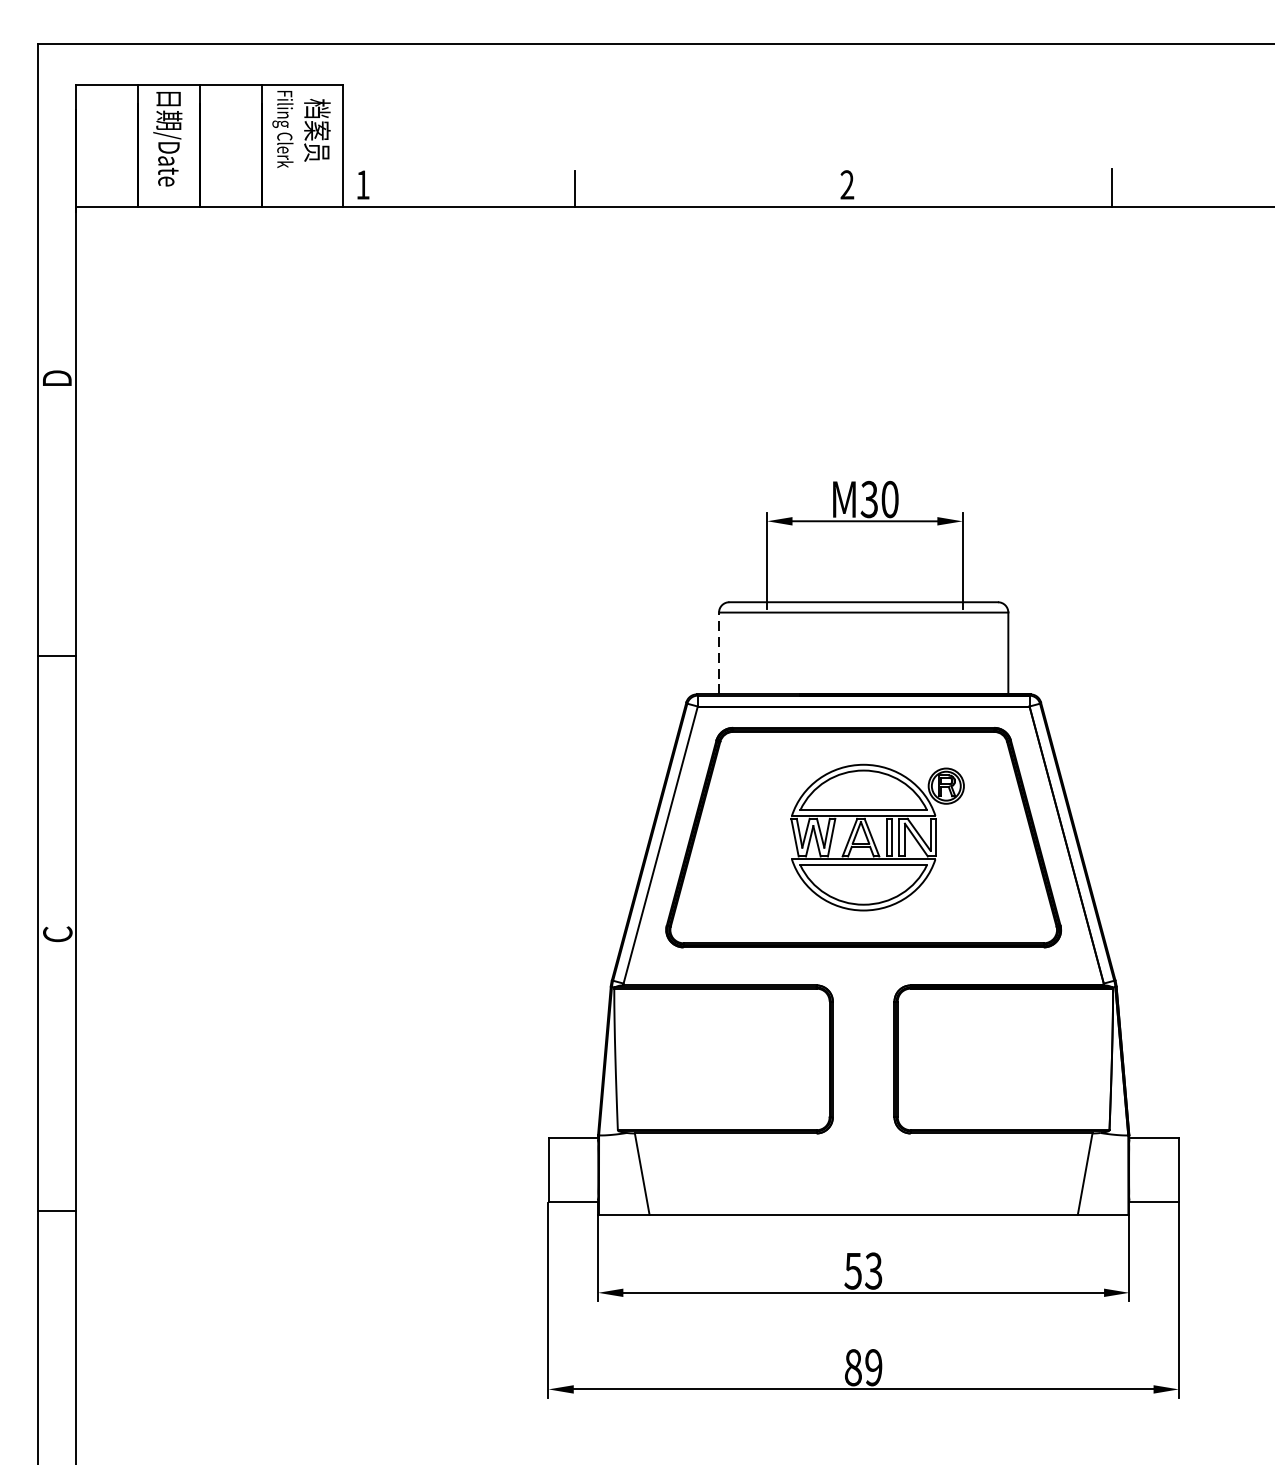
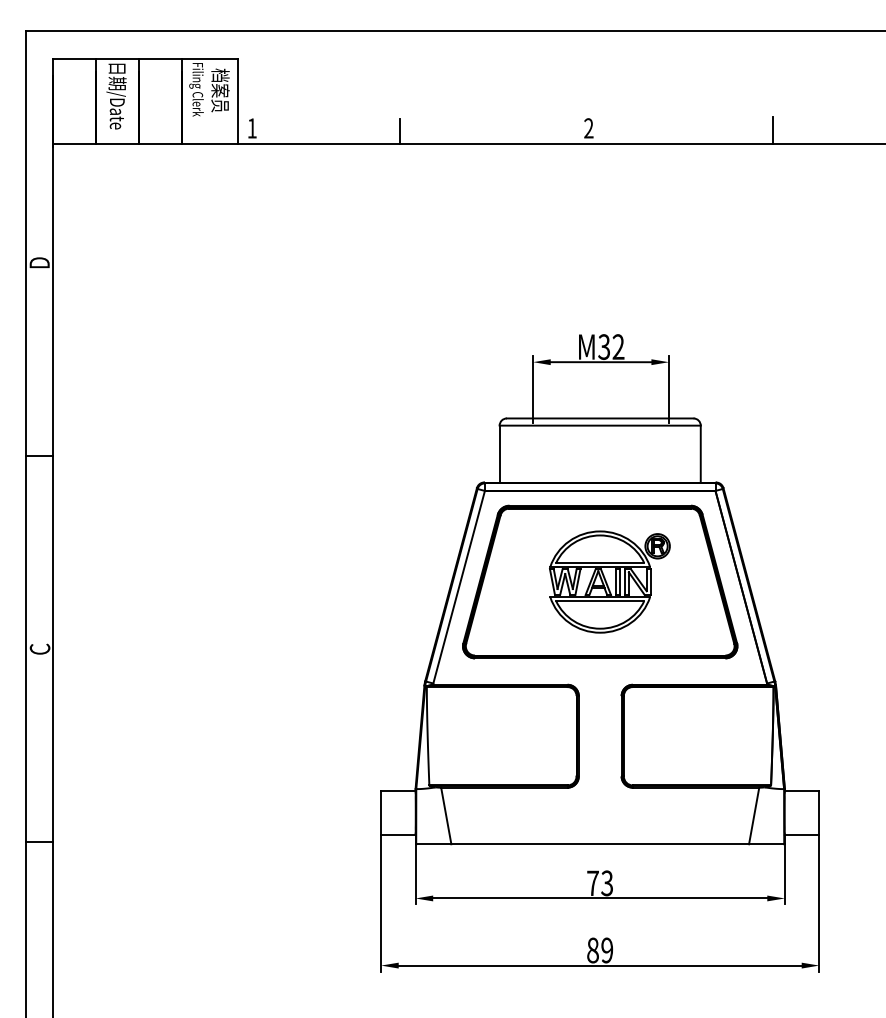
text: (889, 498) -> (618, 346), M30 -> M32
line: (718, 652) -> (499, 453), dashed -> solid
text: (852, 1271) -> (592, 883), 53 -> 73

